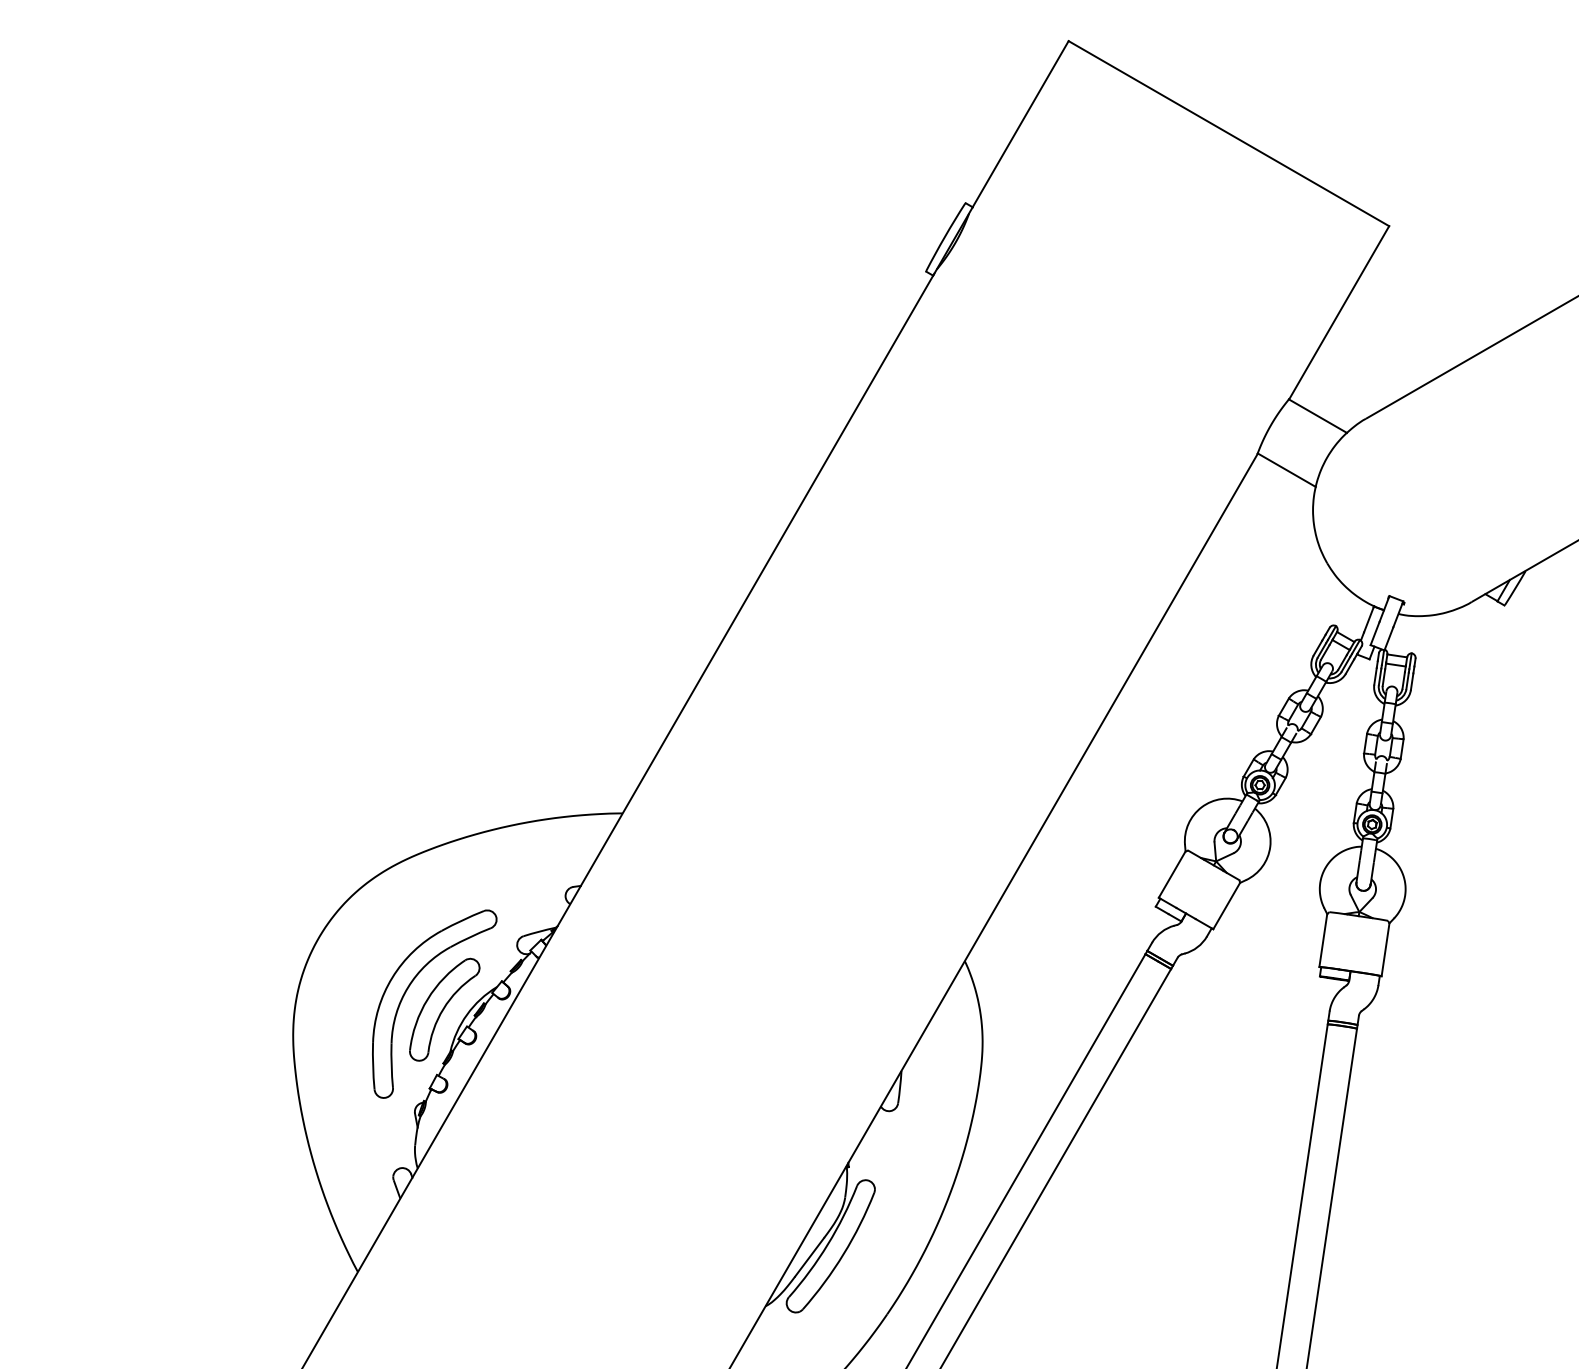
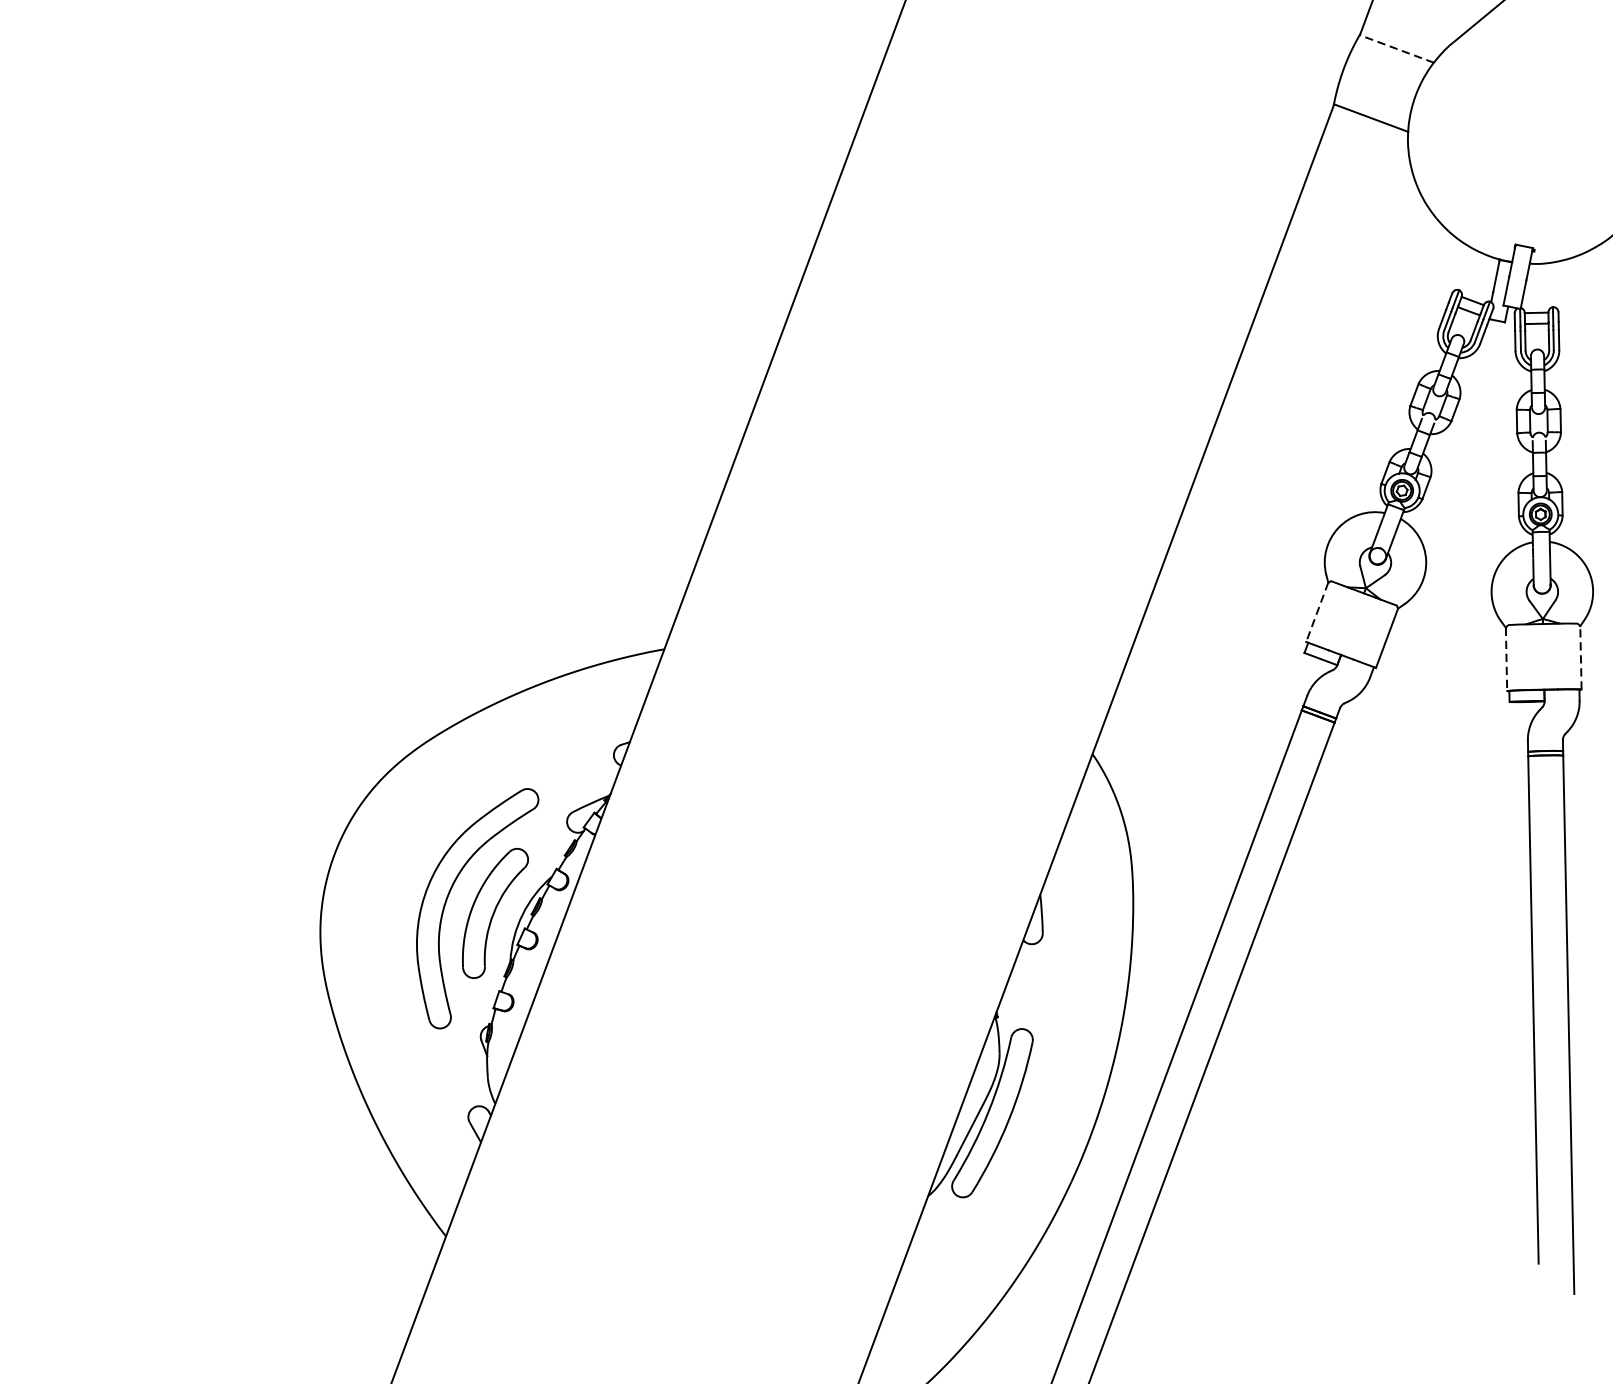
line: (1317, 416) -> (1396, 49), solid -> dashed
line: (1172, 874) -> (1317, 612), solid -> dashed
line: (1323, 940) -> (1506, 659), solid -> dashed
line: (1385, 949) -> (1580, 657), solid -> dashed

